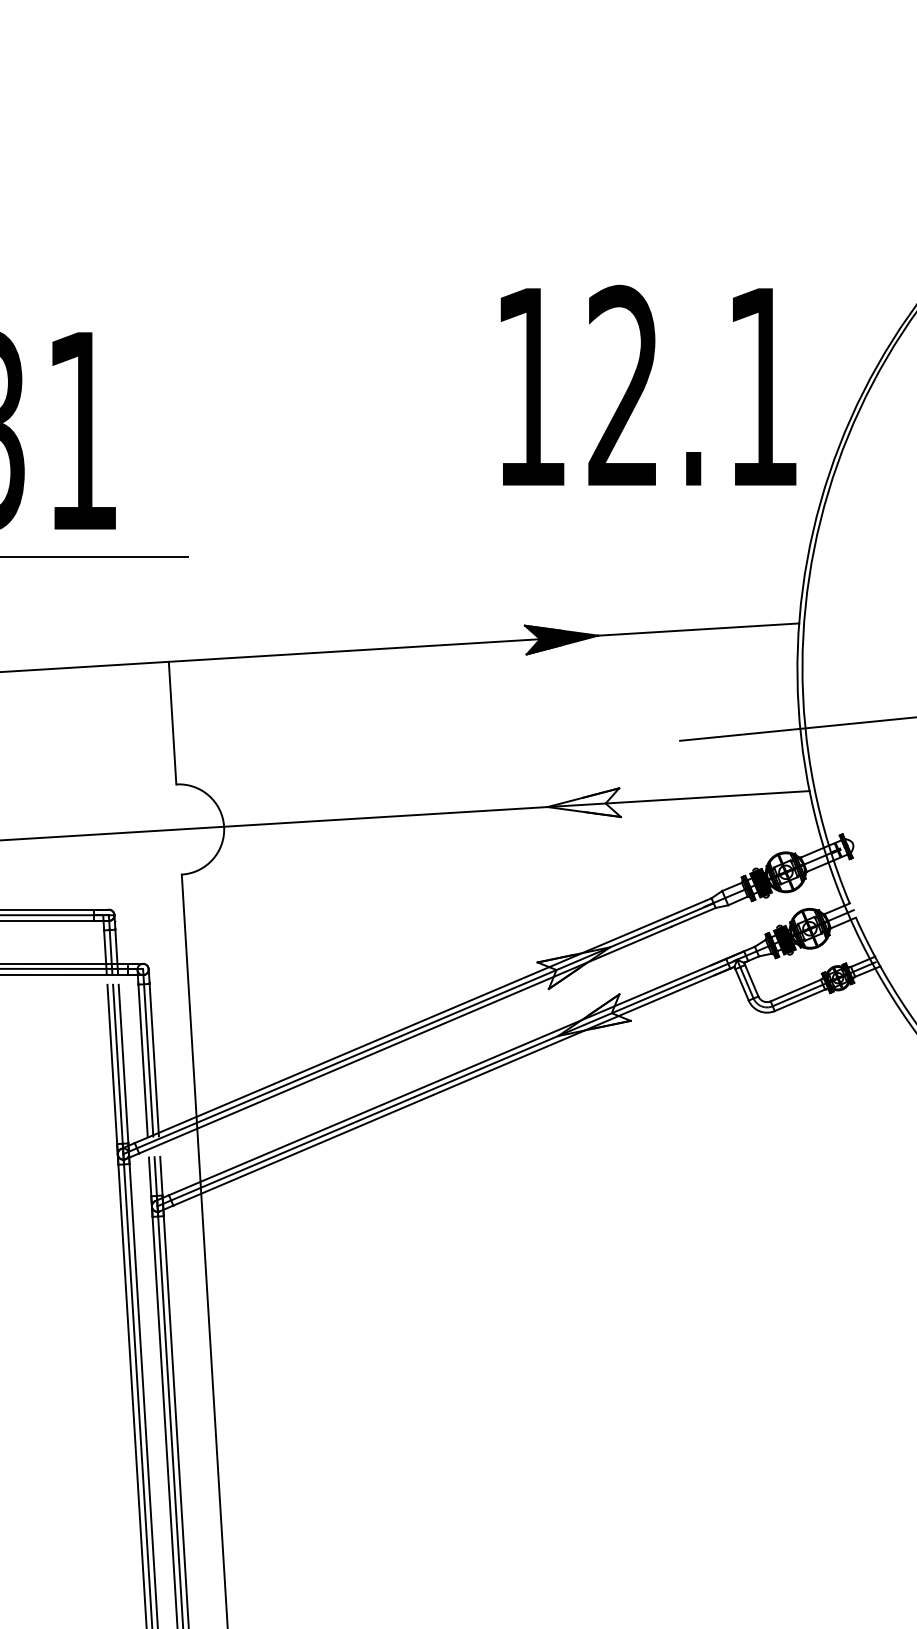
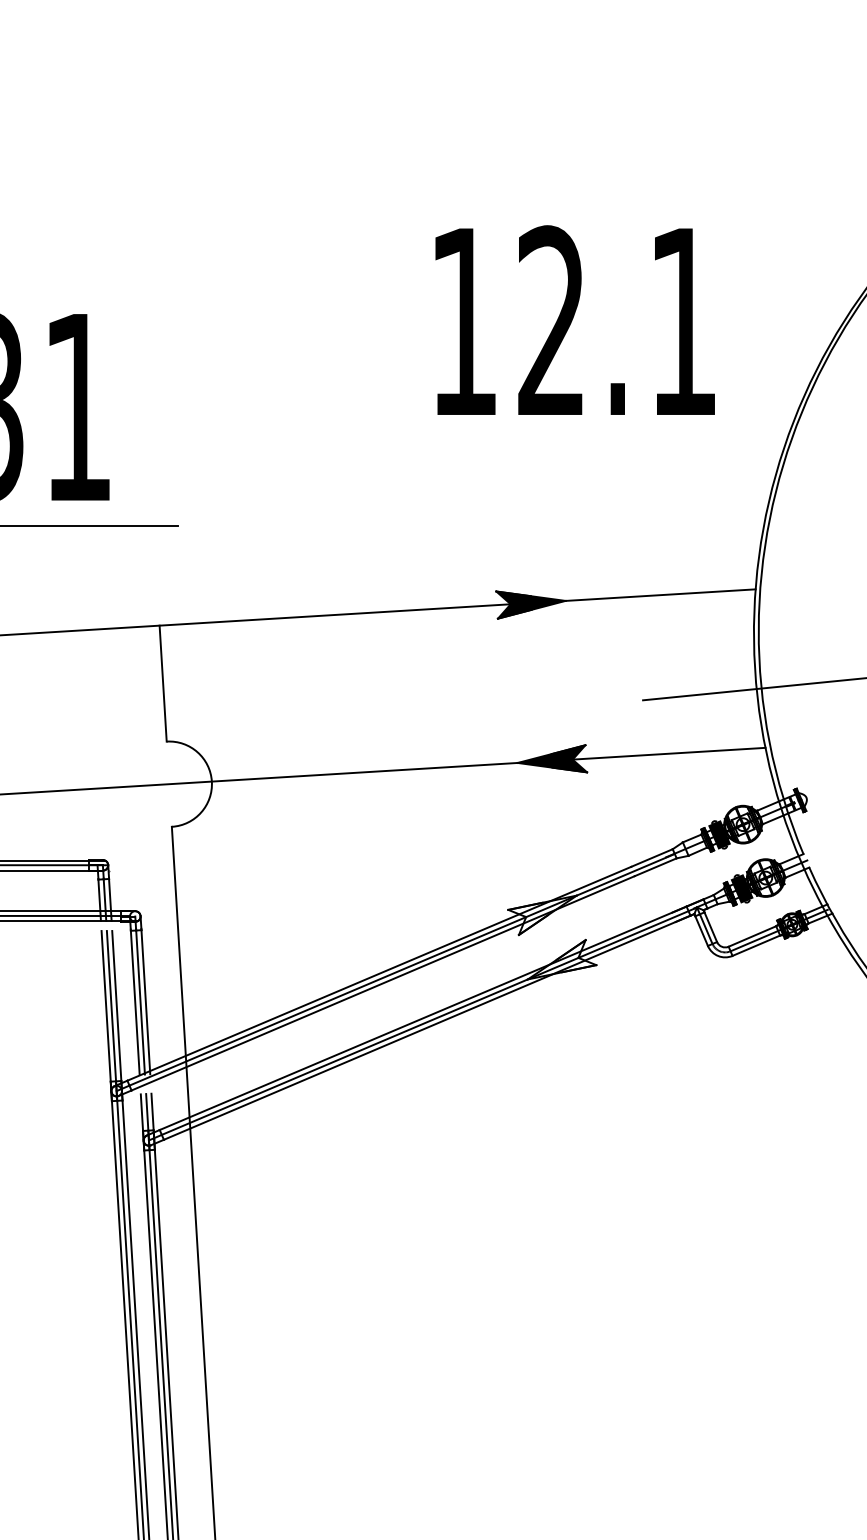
text: (647, 384) -> (574, 319), moved
fill: (584, 802) -> (552, 758), added

